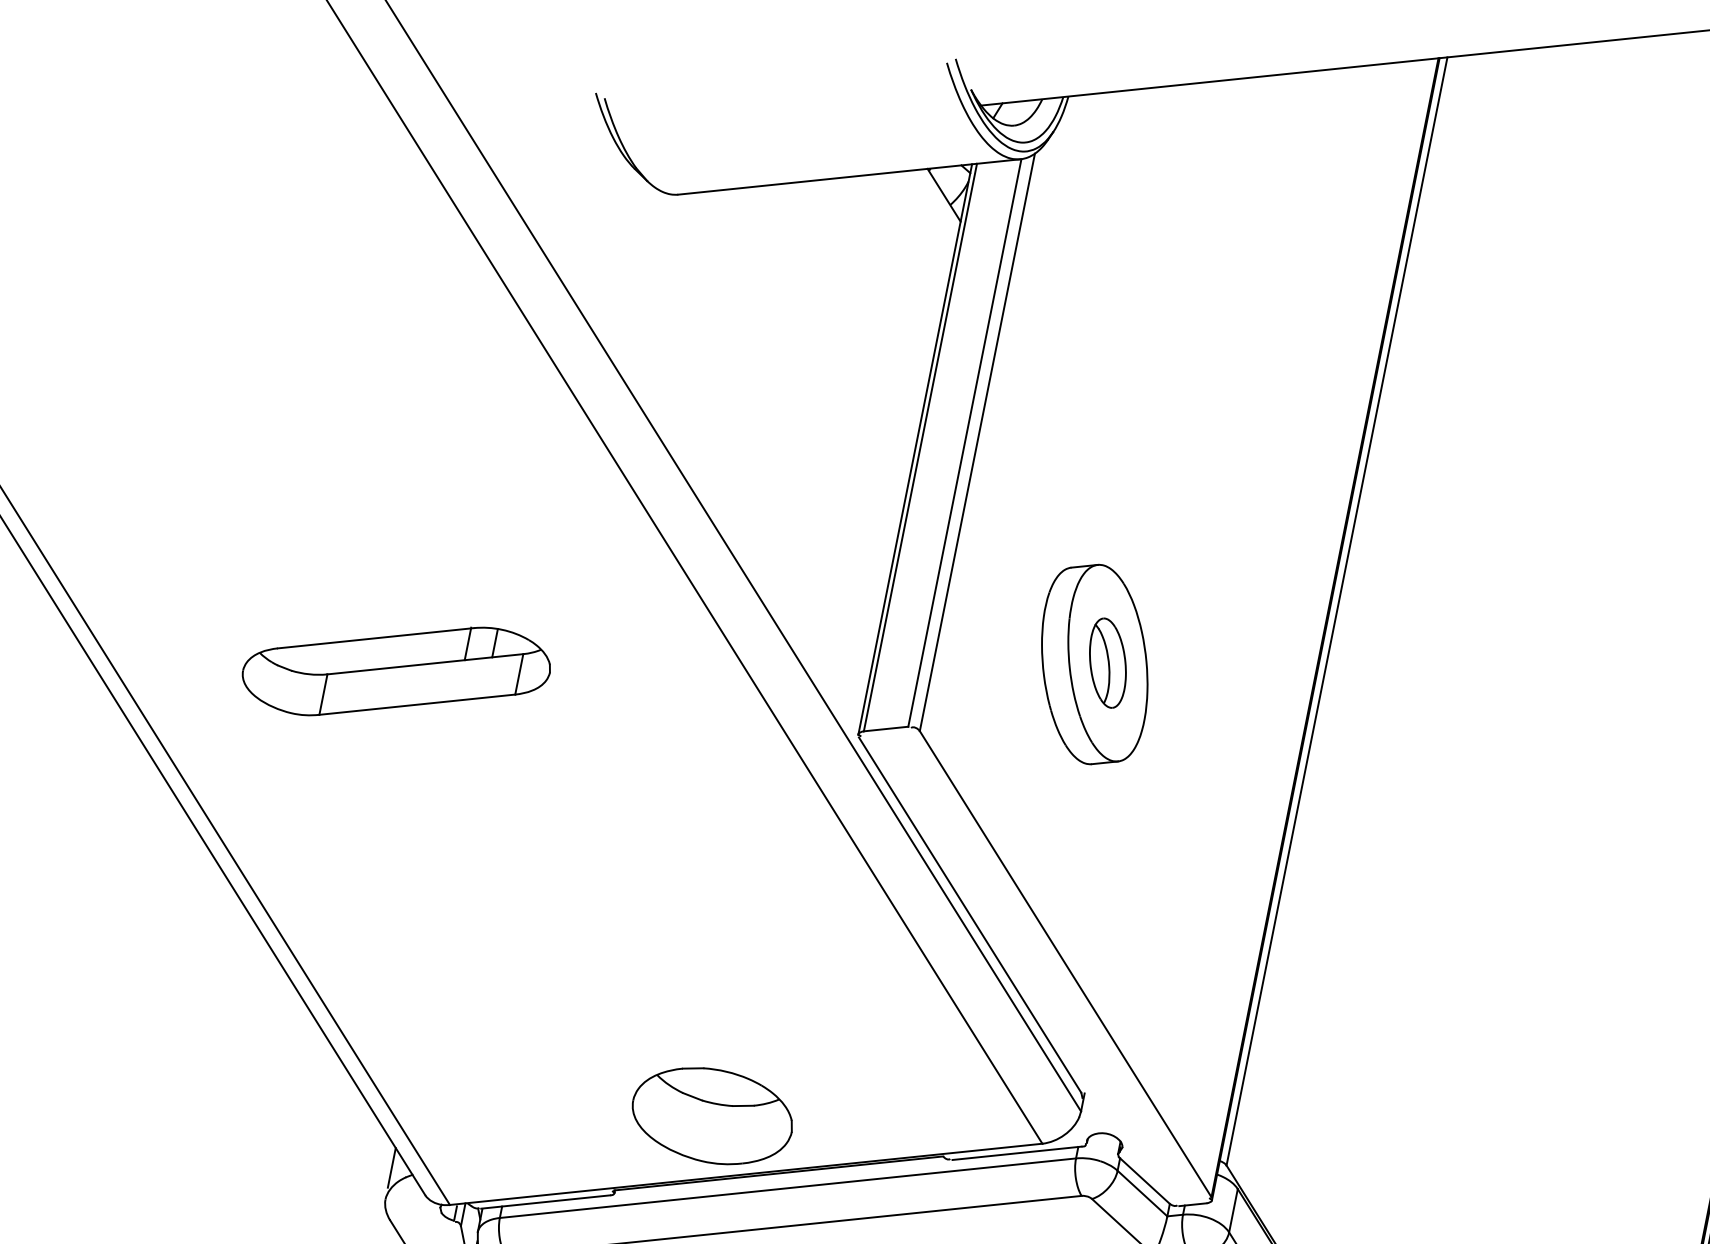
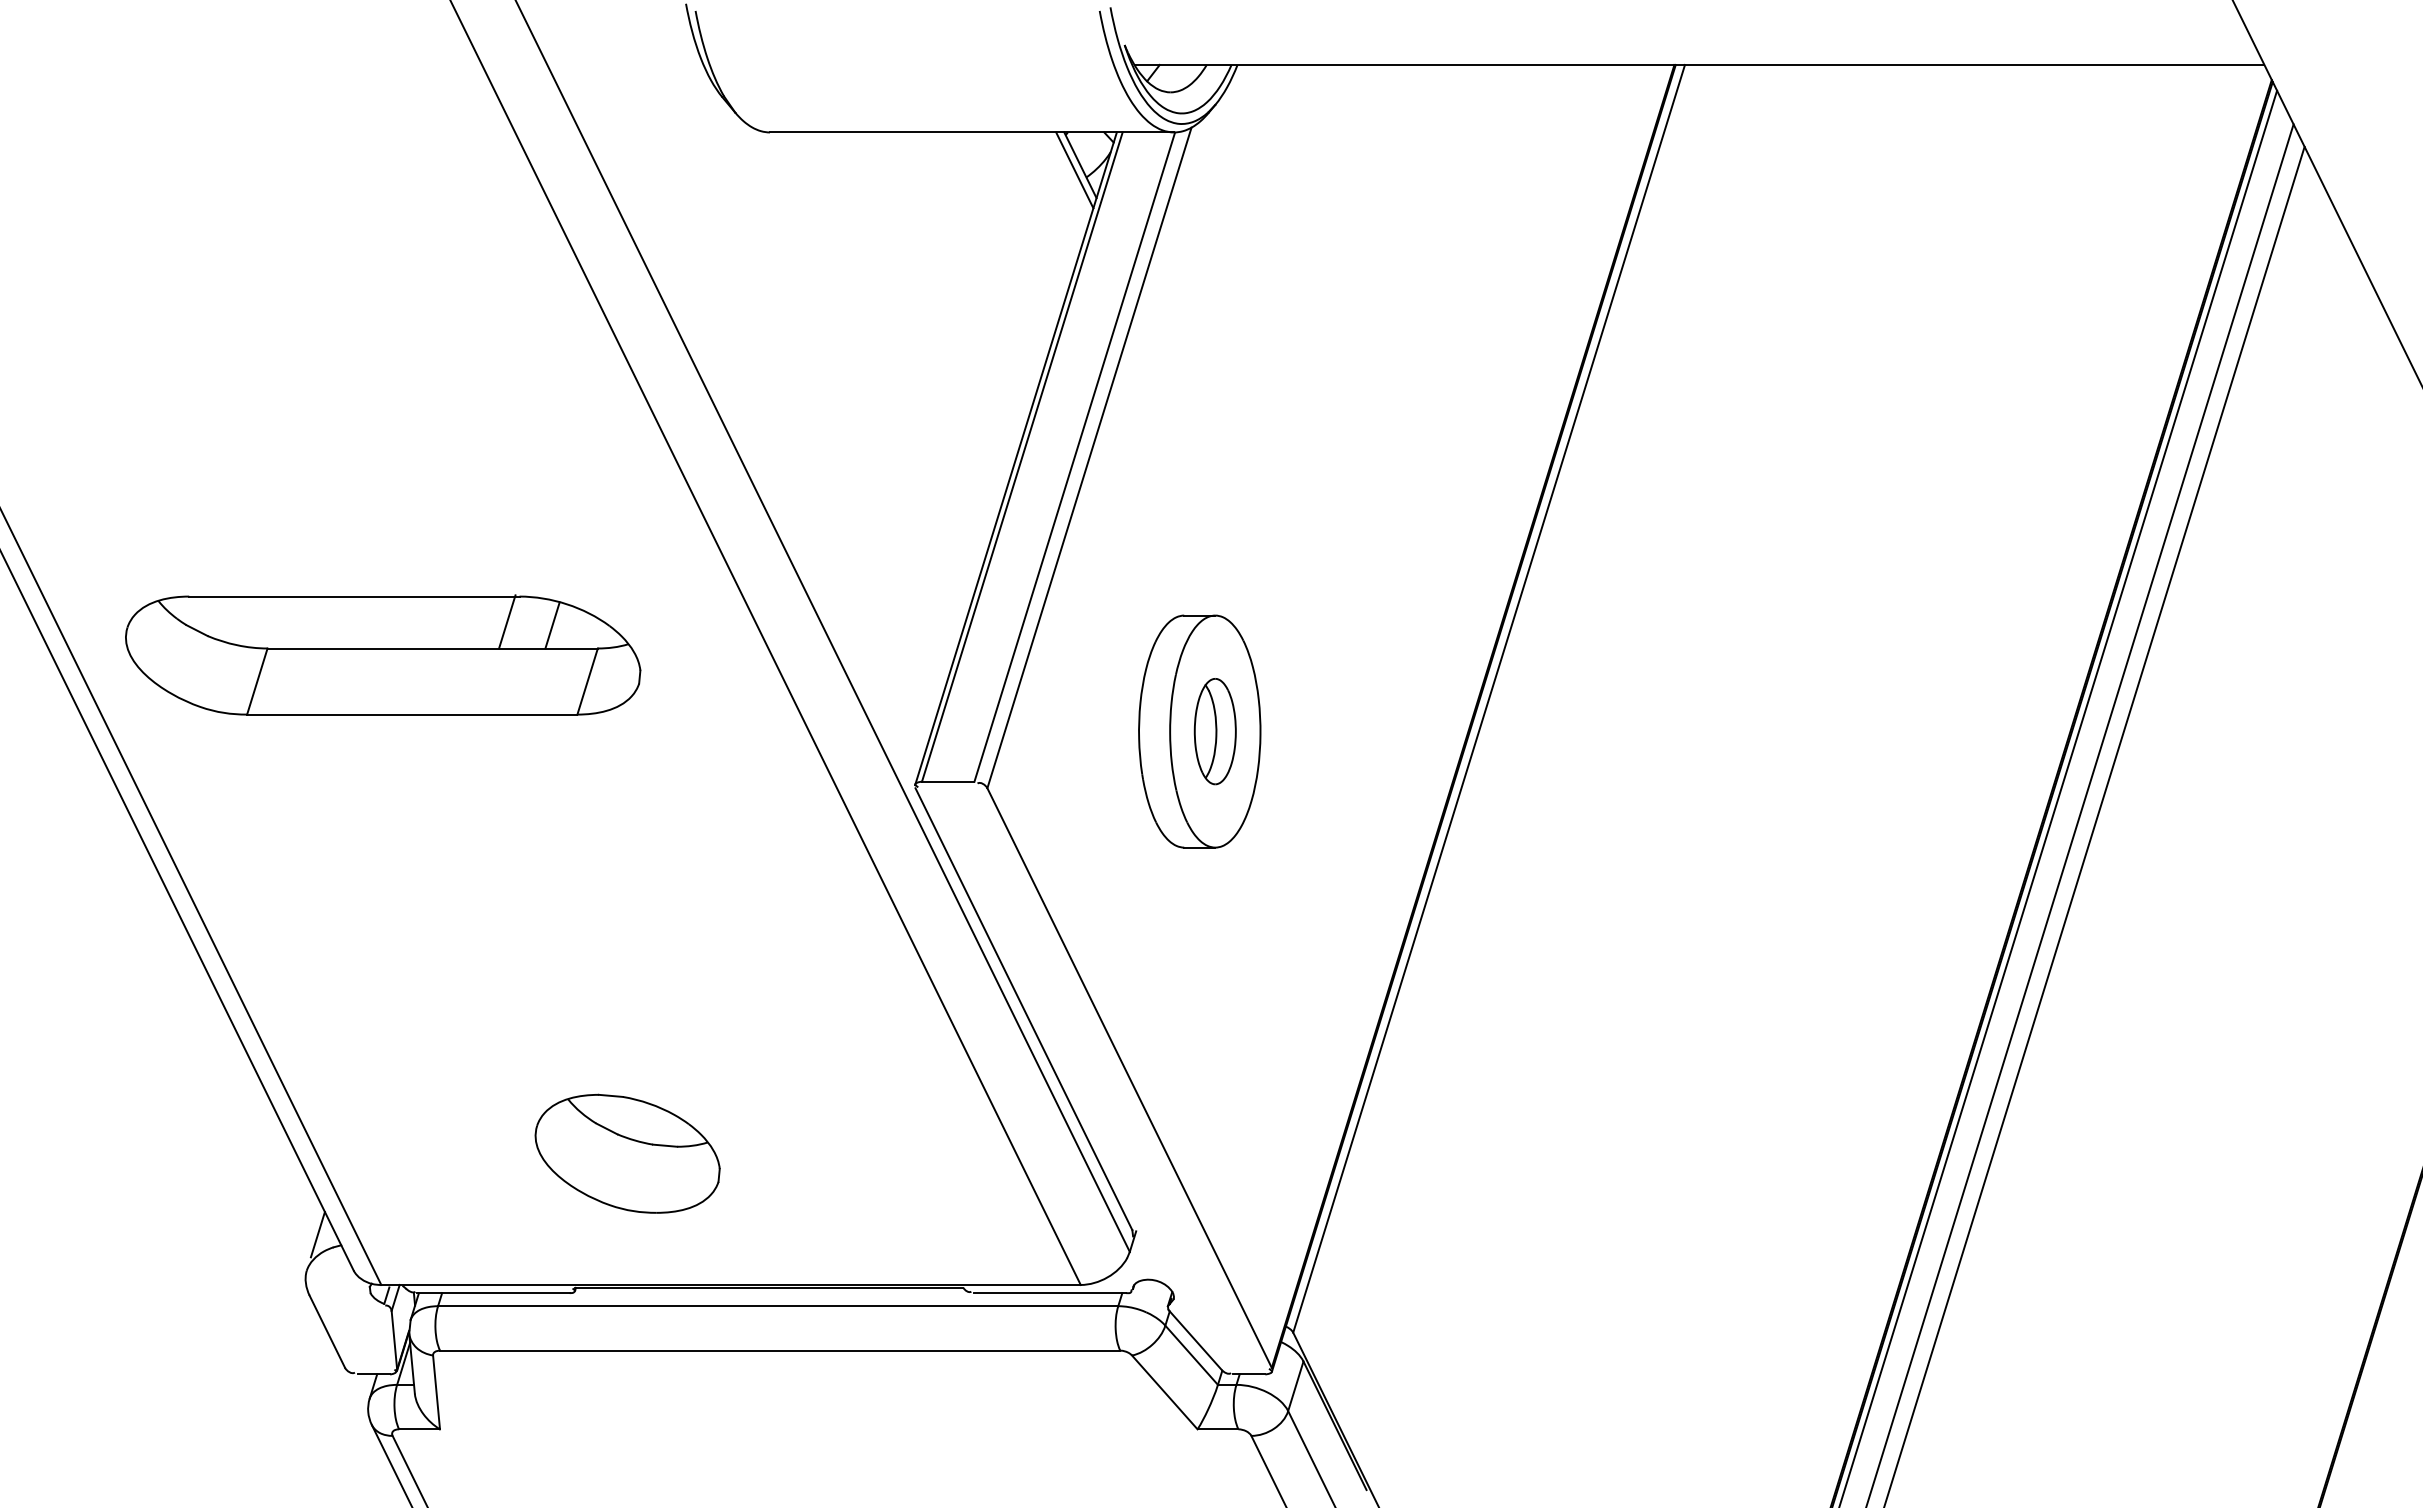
line: (939, 200) -> (1074, 170), added
part: (396, 670) -> (383, 654), size x1.43
part: (712, 1115) -> (627, 1153), moved

